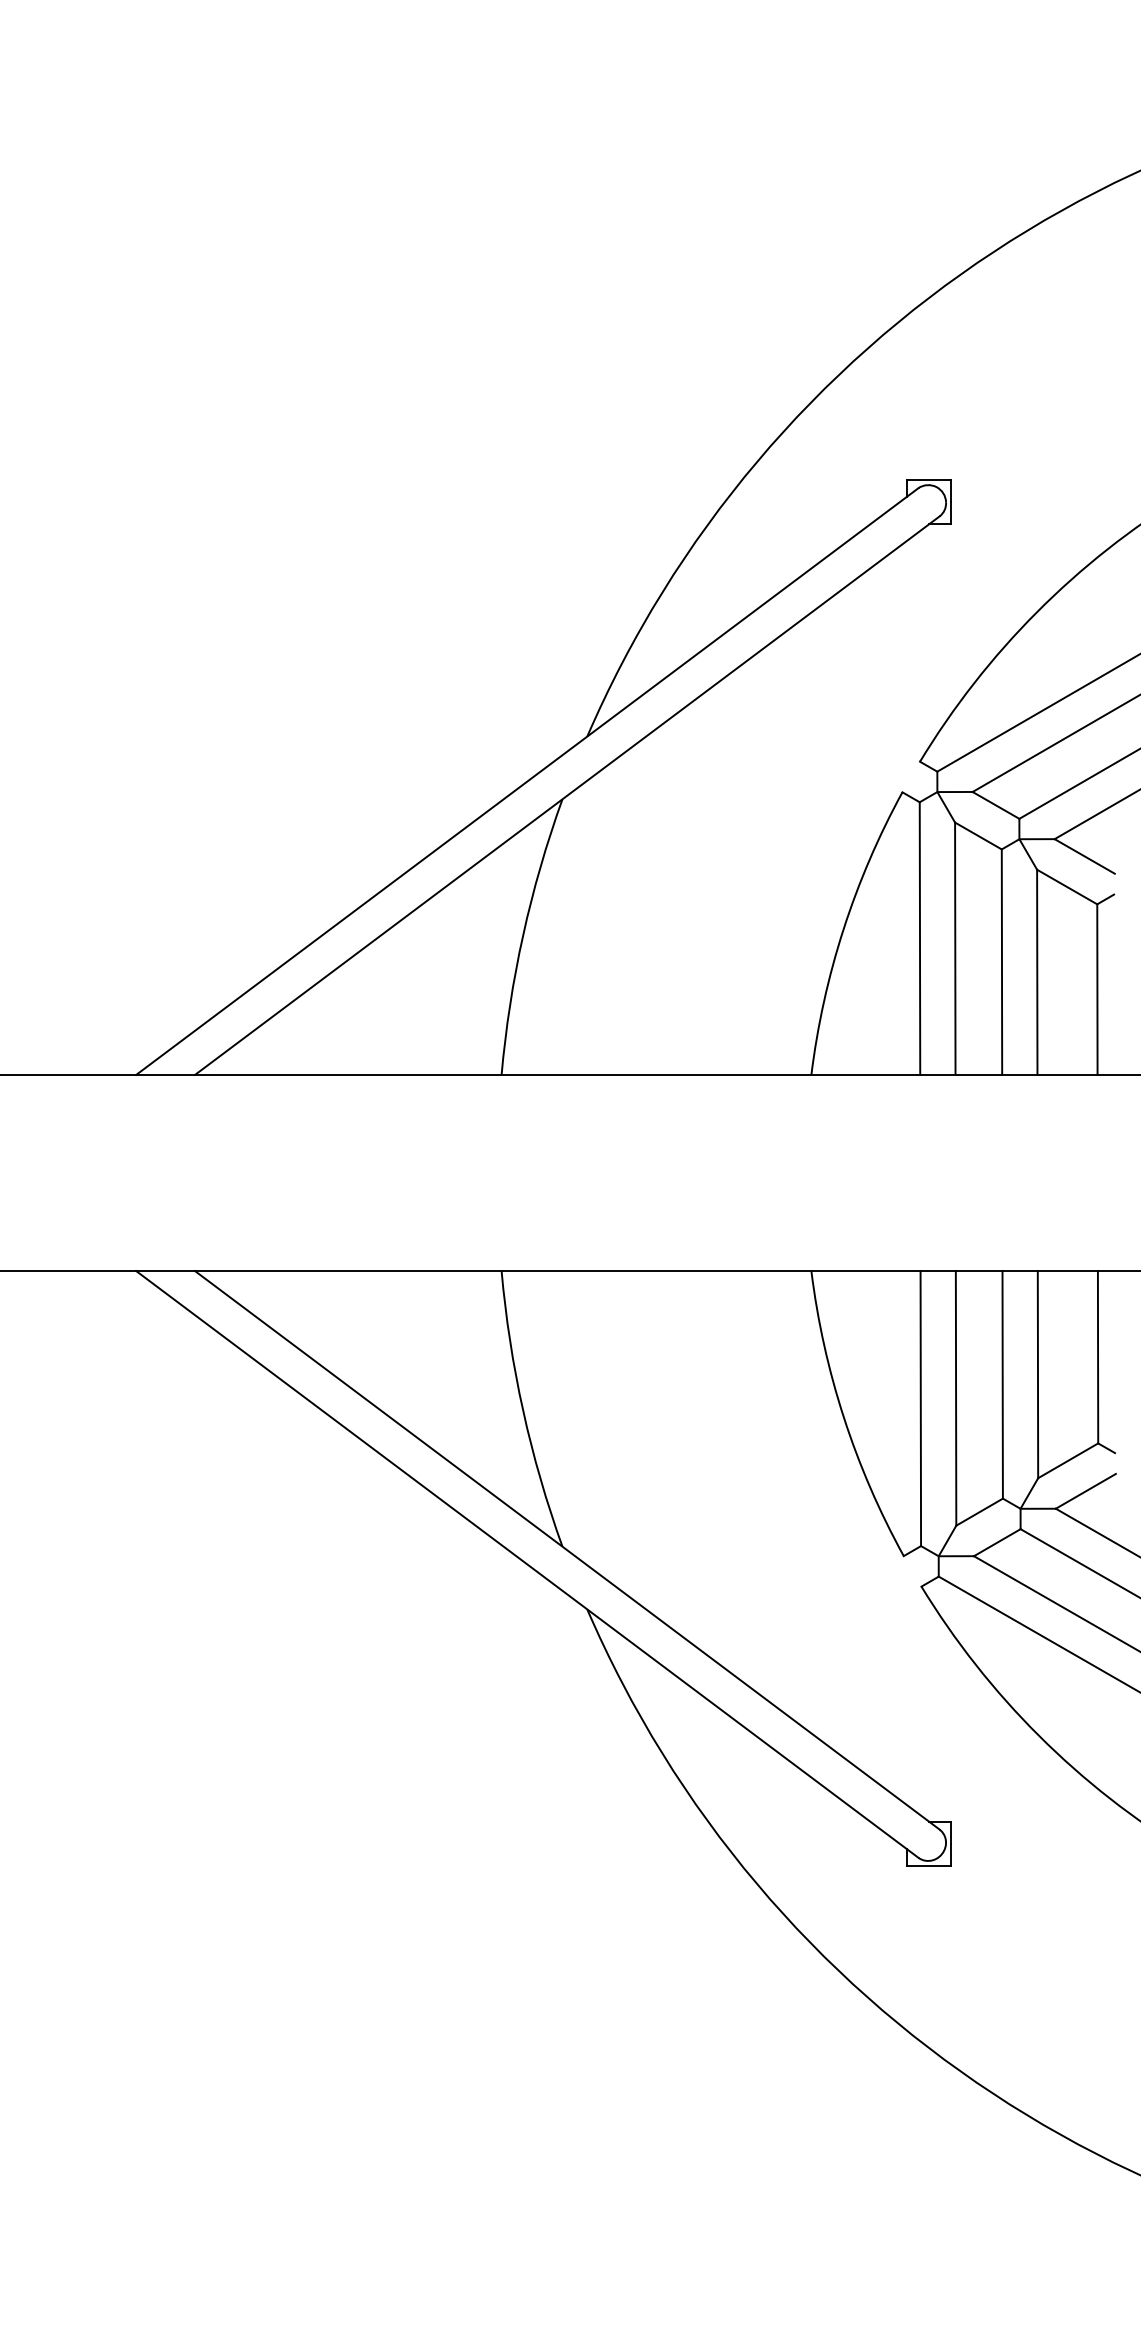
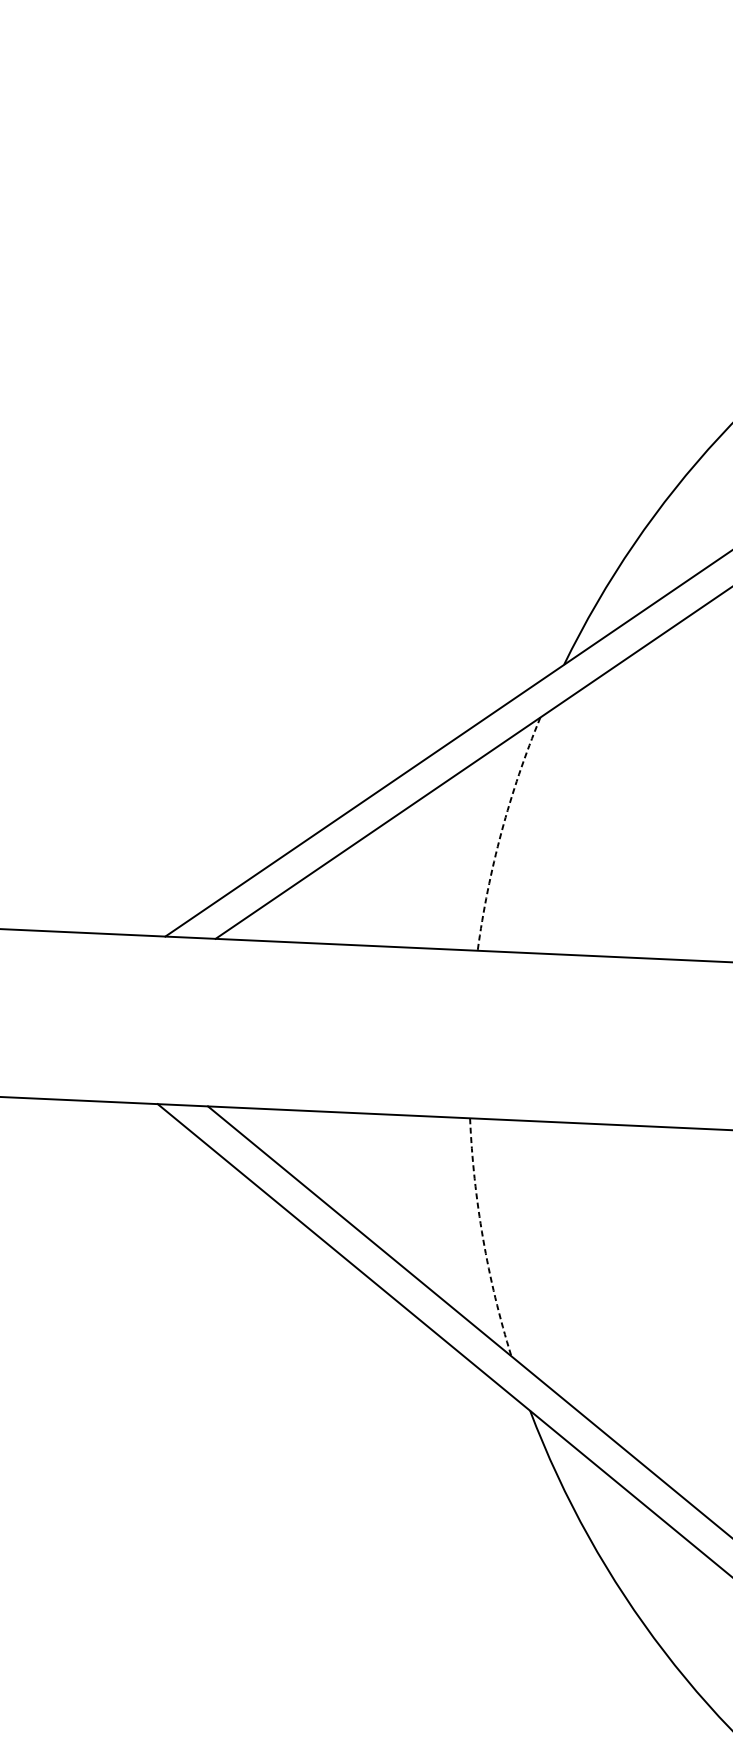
arc: (523, 935) -> (501, 832), solid -> dashed
arc: (523, 1410) -> (483, 1238), solid -> dashed

